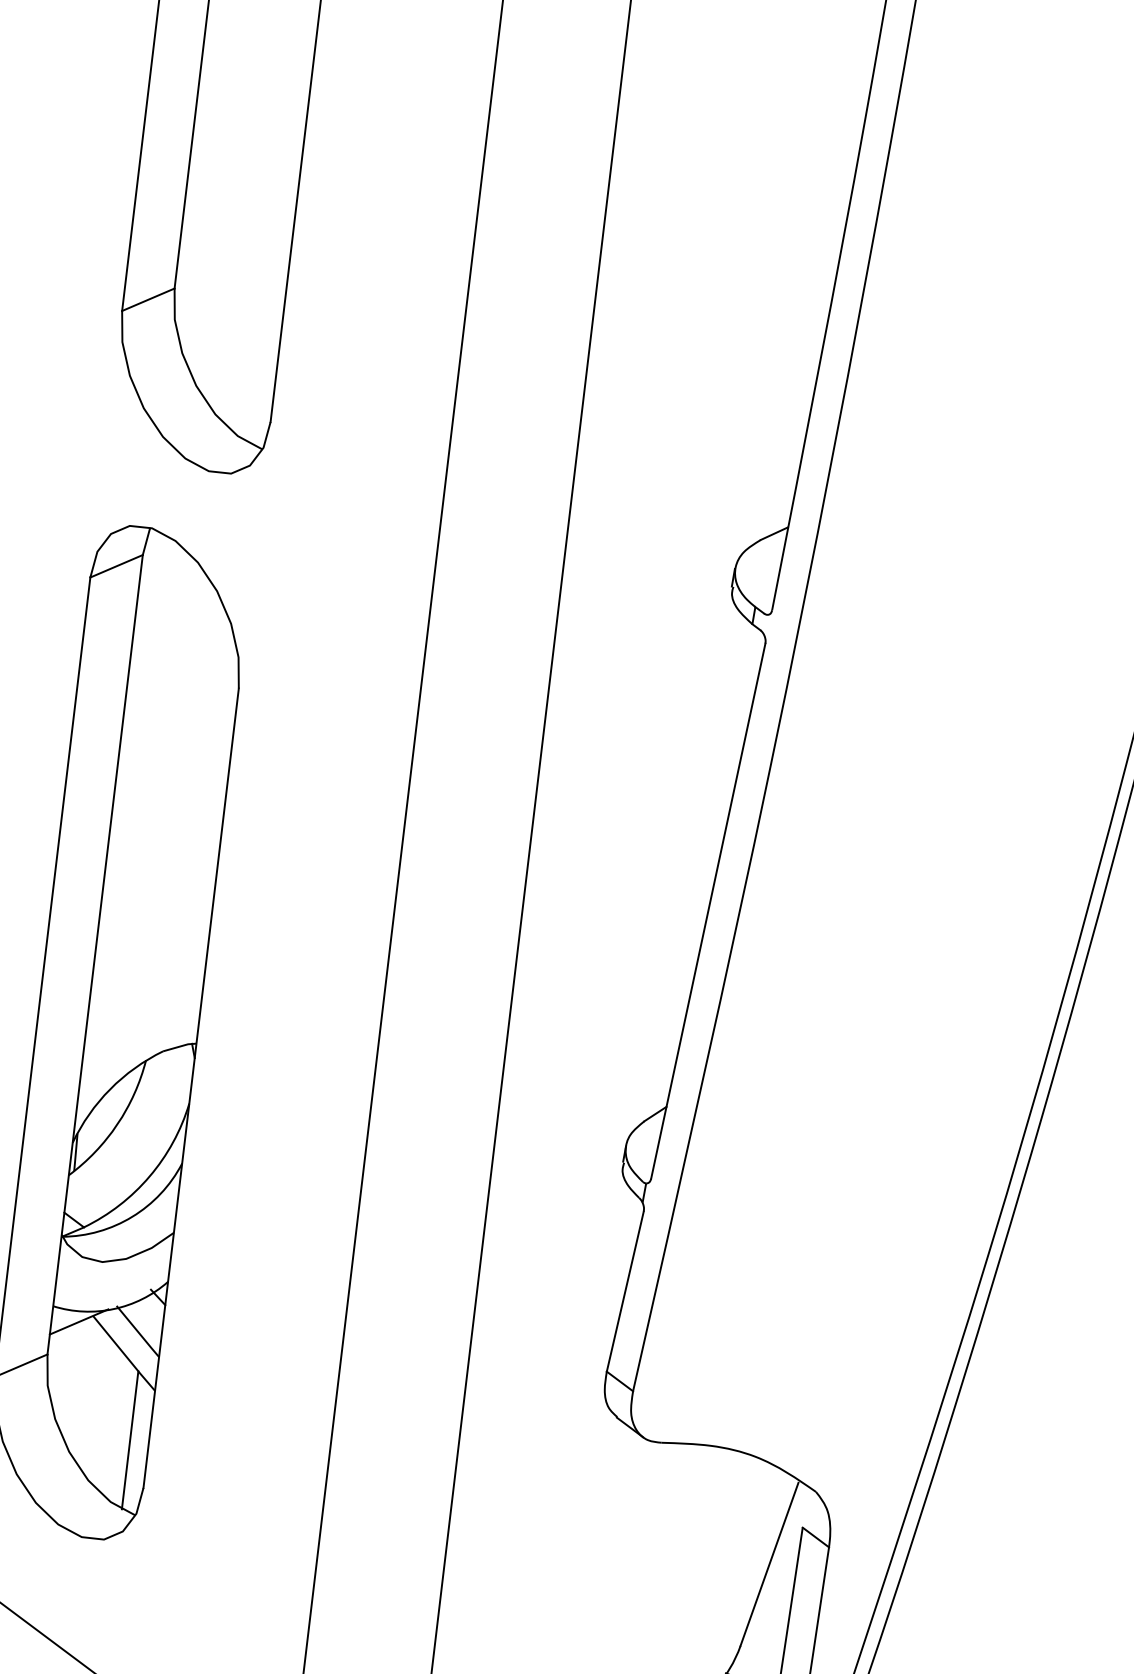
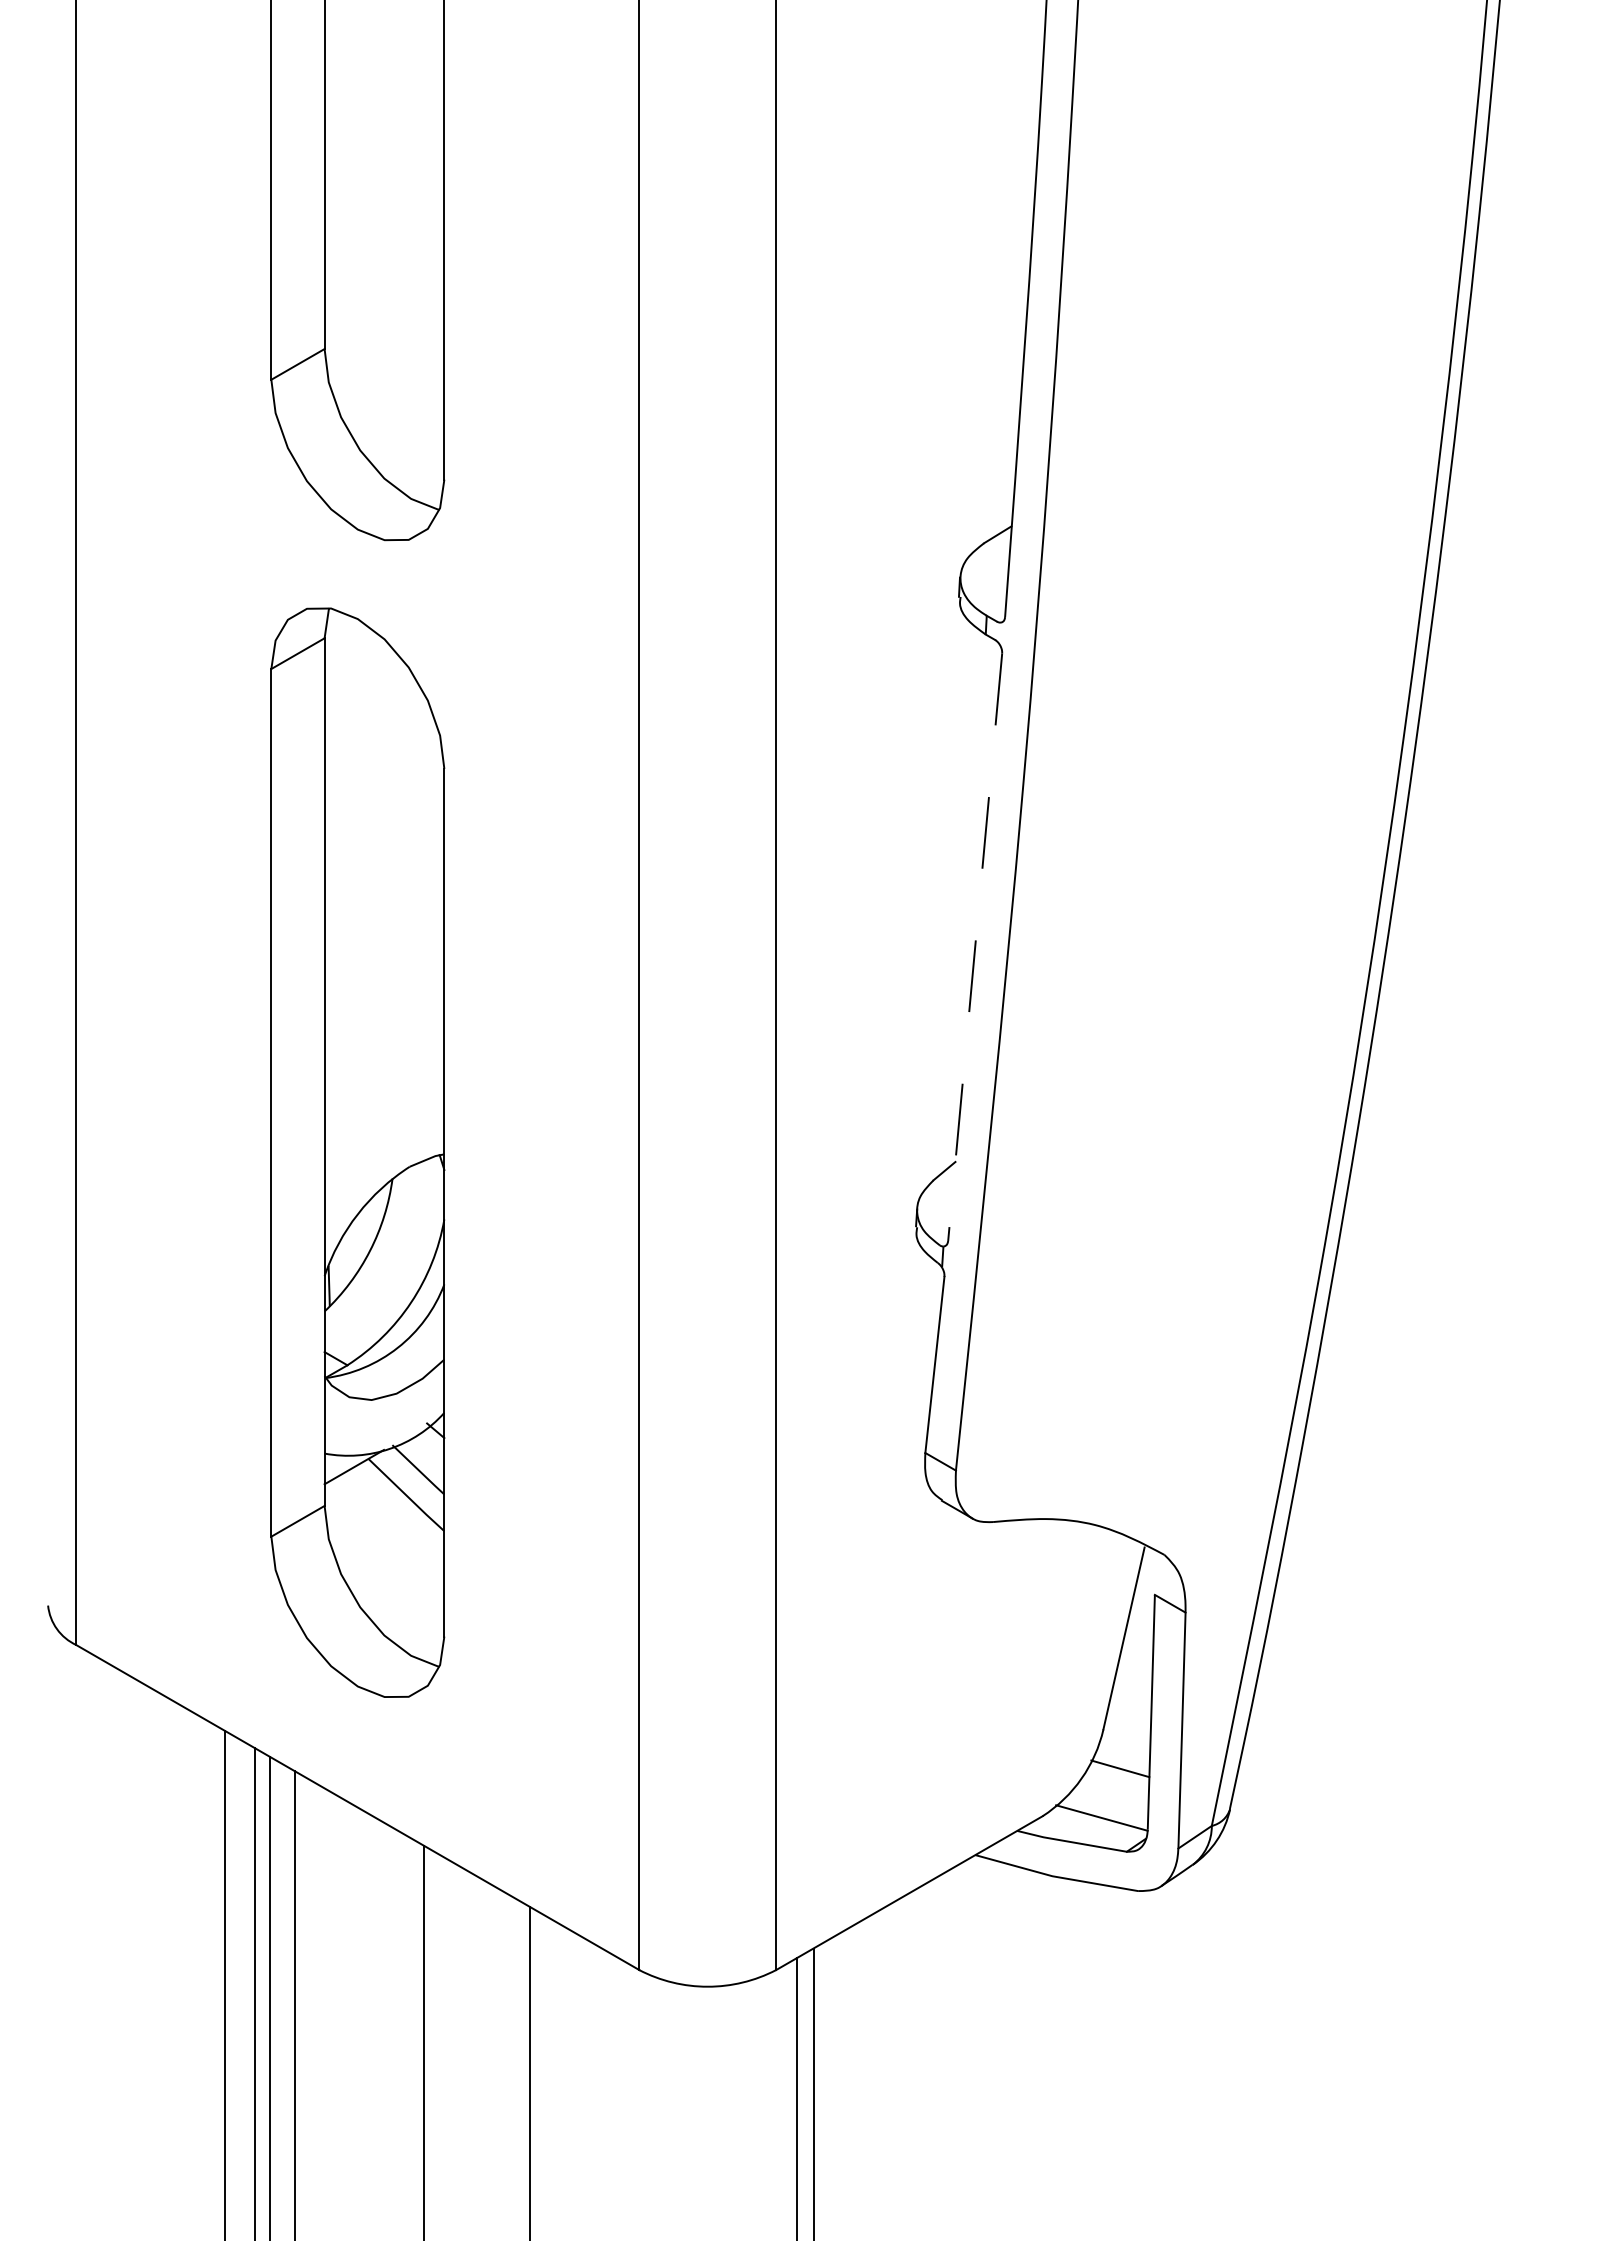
line: (708, 911) -> (975, 947), solid -> dashed
line: (130, 1440) -> (424, 1587), removed

